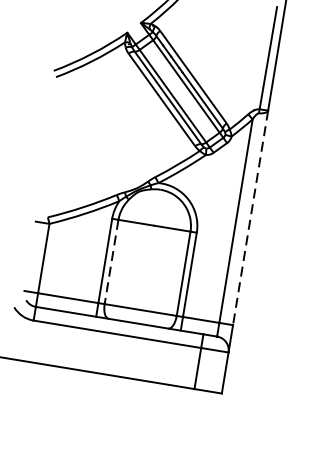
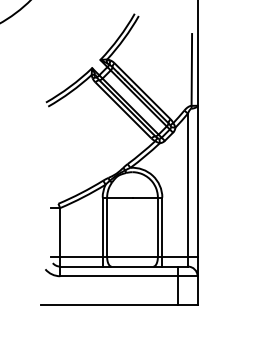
line: (250, 218) -> (197, 181), dashed -> solid
line: (112, 262) -> (107, 227), dashed -> solid

